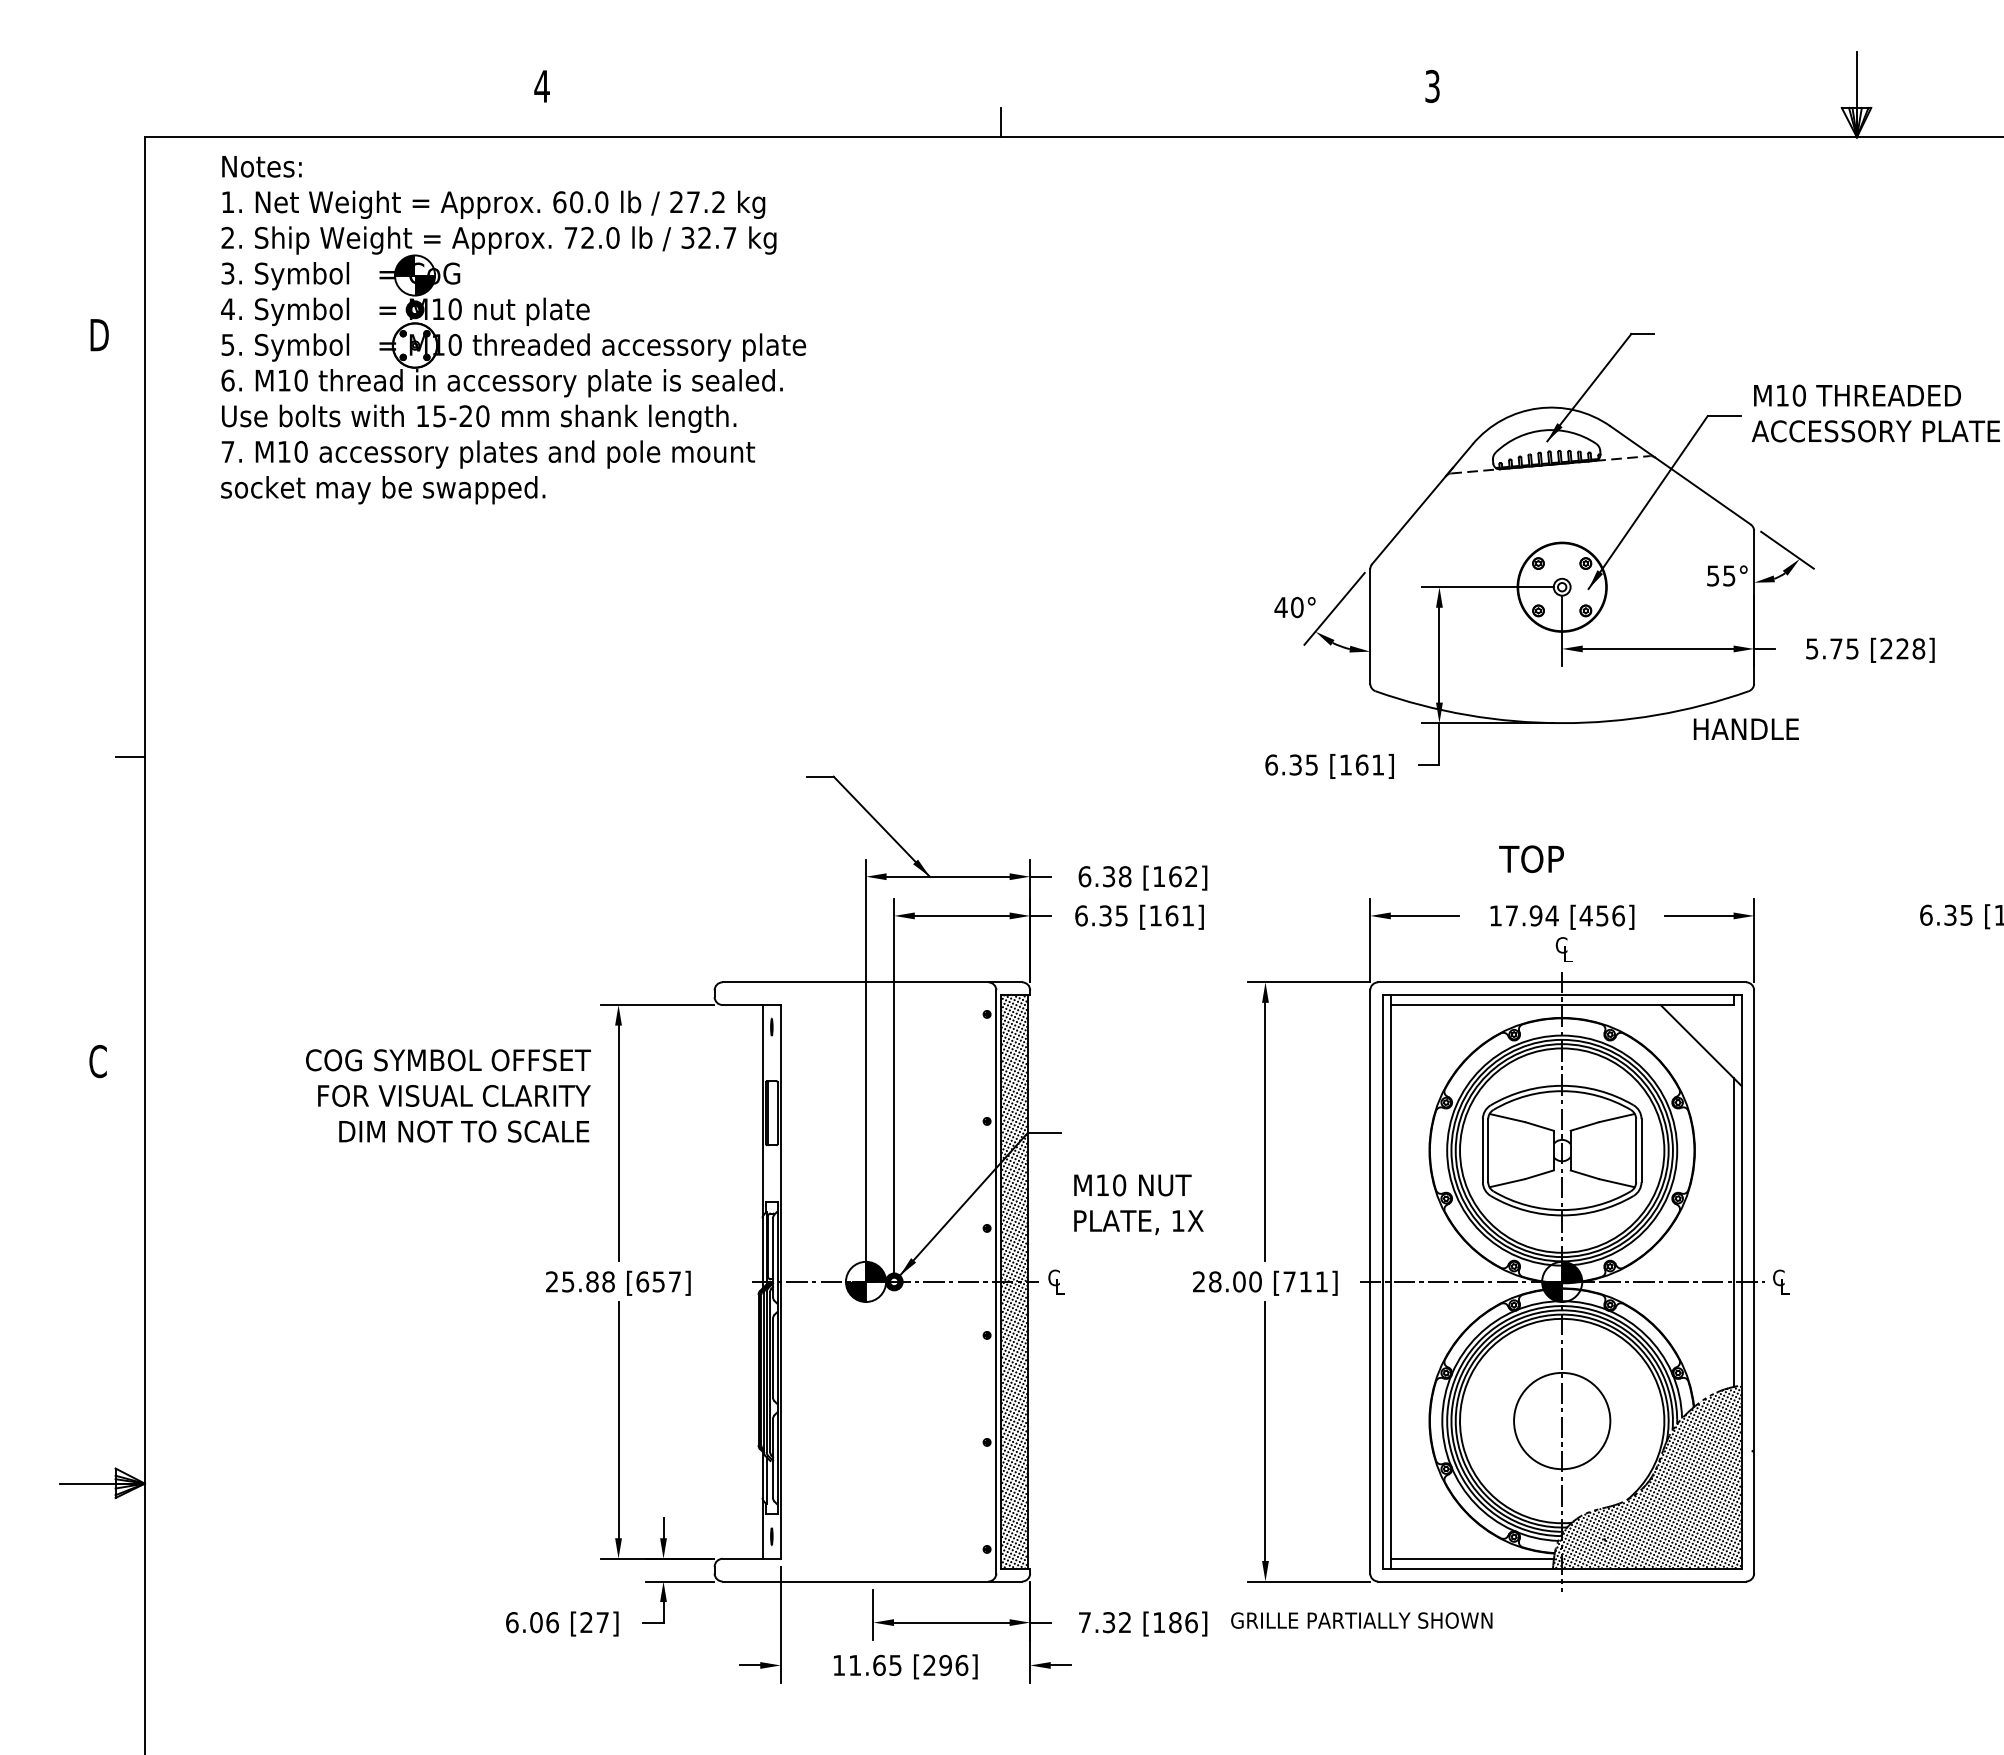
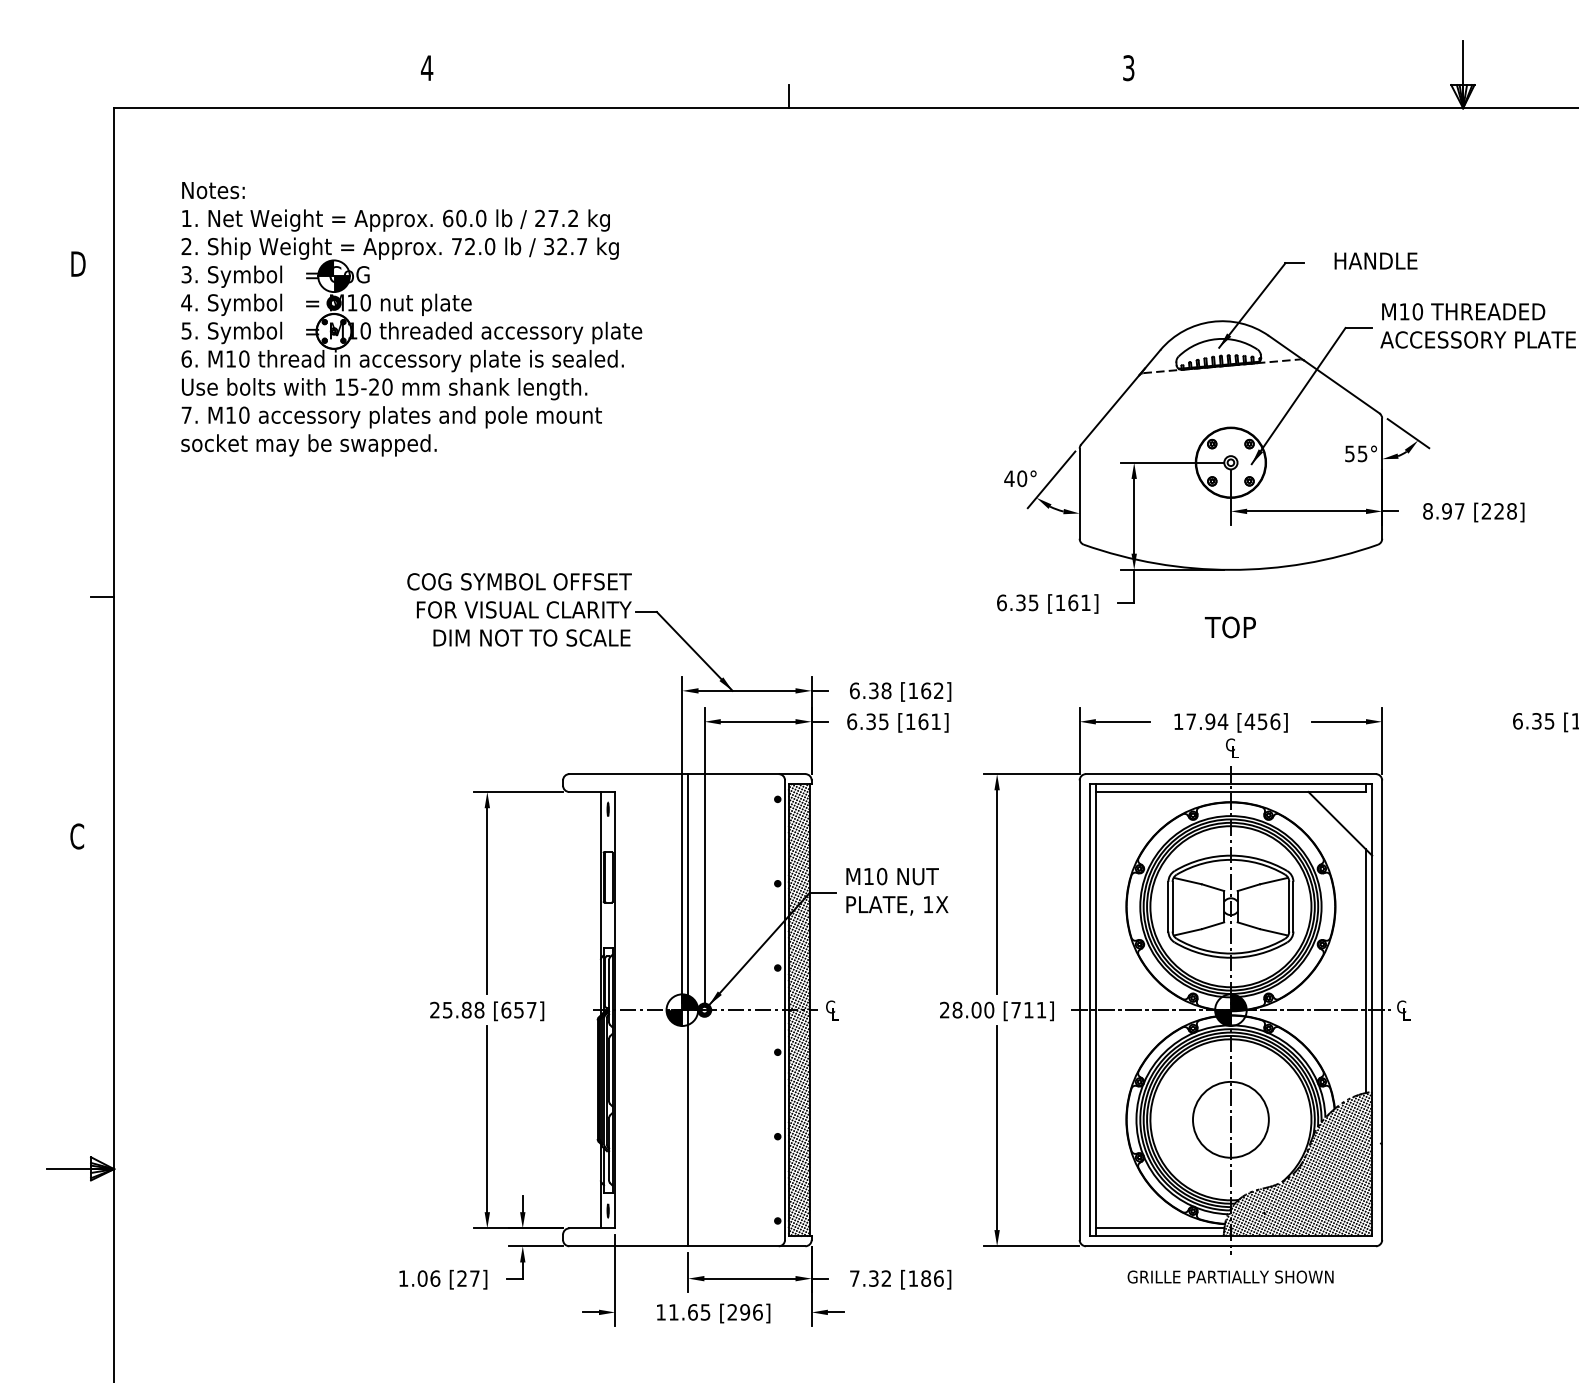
part: (516, 339) -> (414, 326), moved
text: (1832, 648) -> (1443, 511), 5.75 -> 8.97
text: (1745, 728) -> (1375, 260), moved
text: (1531, 859) -> (1230, 627), moved
text: (448, 1095) -> (519, 609), moved
text: (1138, 1204) -> (897, 891), moved
line: (873, 1281) -> (688, 1009), added
text: (1361, 1620) -> (1230, 1276), moved
text: (512, 1622) -> (403, 1278), 6.06 -> 1.06

